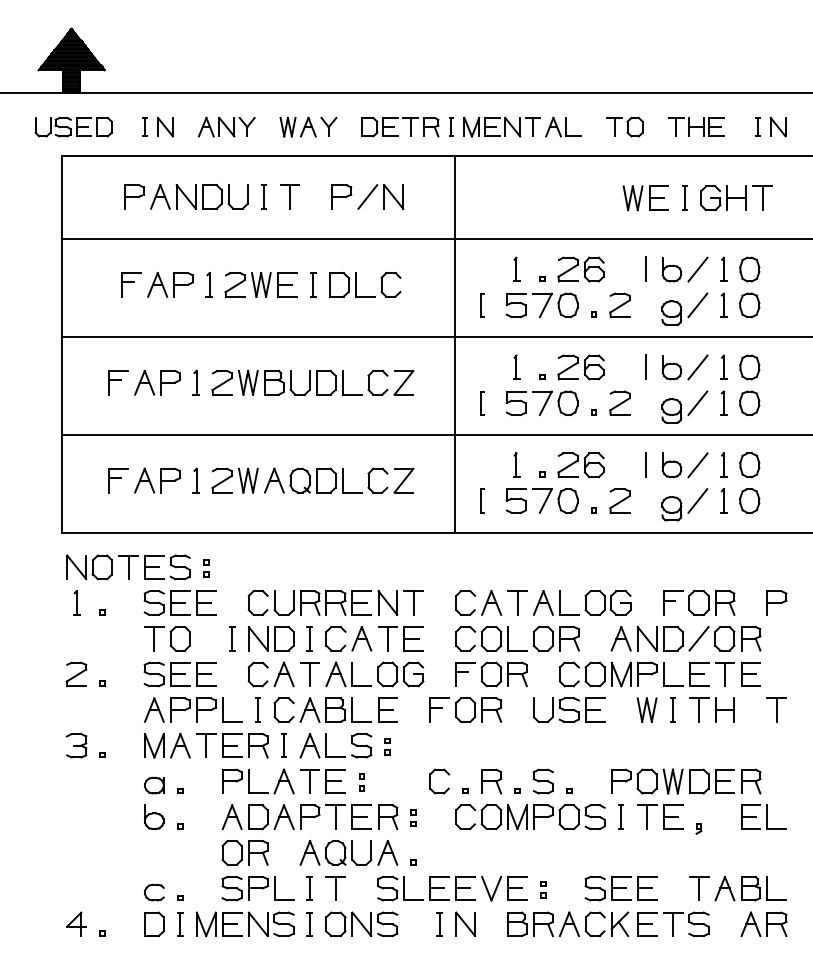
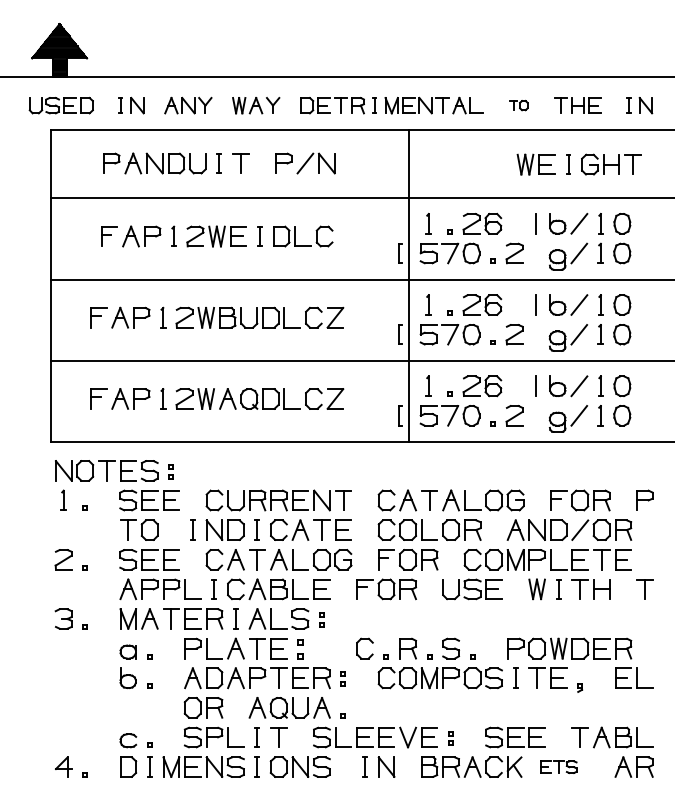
part: (624, 126) -> (518, 105), size x0.6
line: (454, 344) -> (408, 285), moved
part: (361, 782) -> (300, 649), size x1.4
part: (673, 924) -> (559, 767), size x0.6

